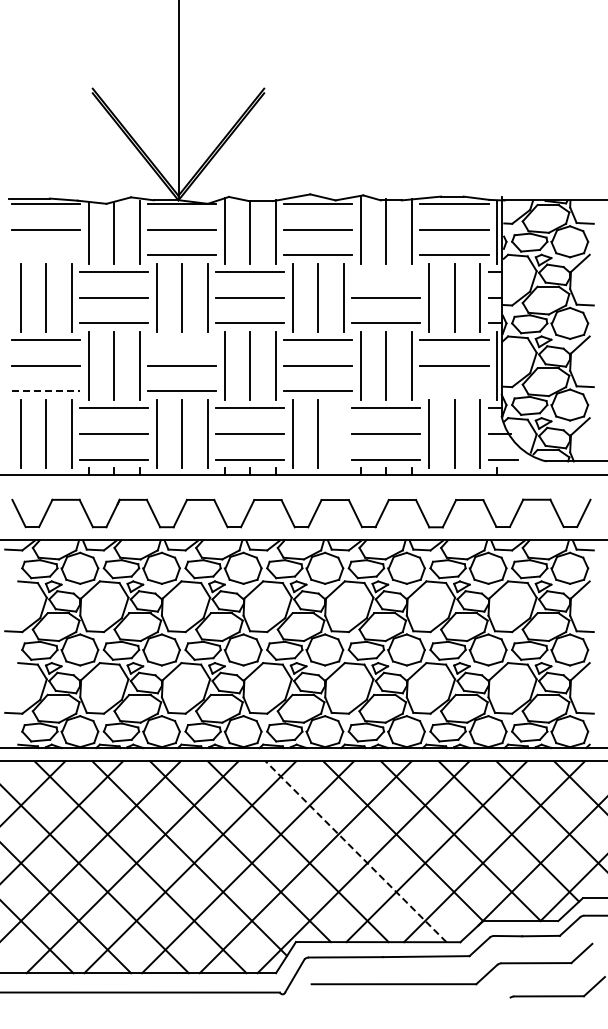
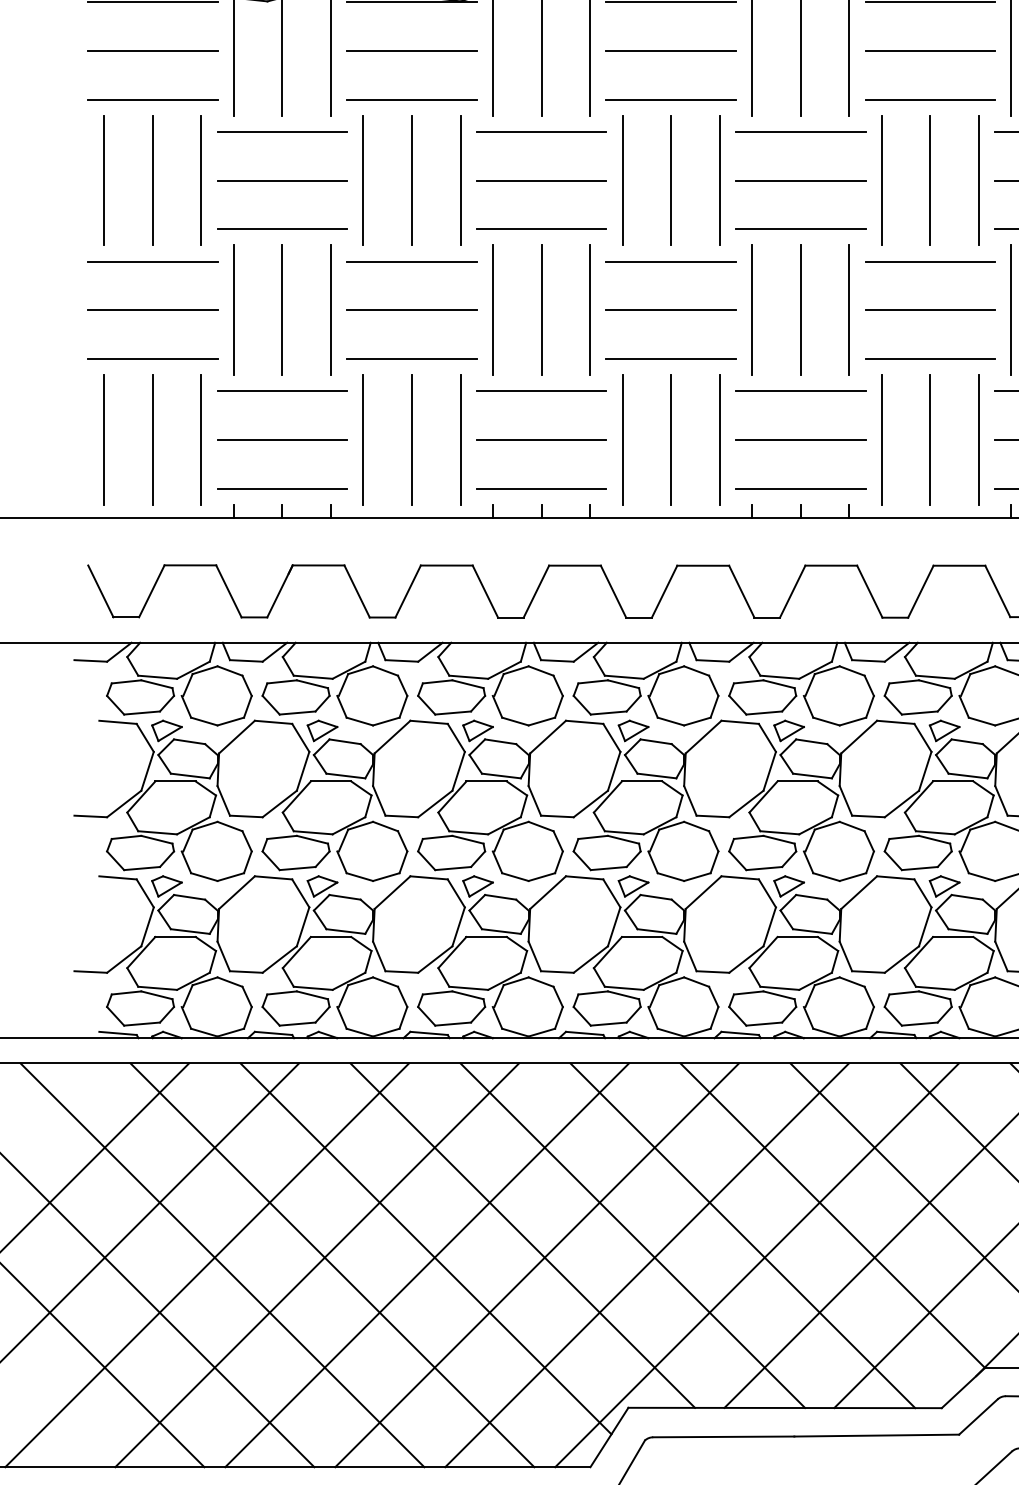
line: (46, 255) -> (153, 99), added
line: (386, 272) -> (800, 132), added
line: (182, 340) -> (412, 261), added
line: (46, 391) -> (153, 358), dashed -> solid
line: (454, 391) -> (930, 358), added
line: (343, 433) -> (718, 438), added
line: (356, 851) -> (743, 1235), dashed -> solid

